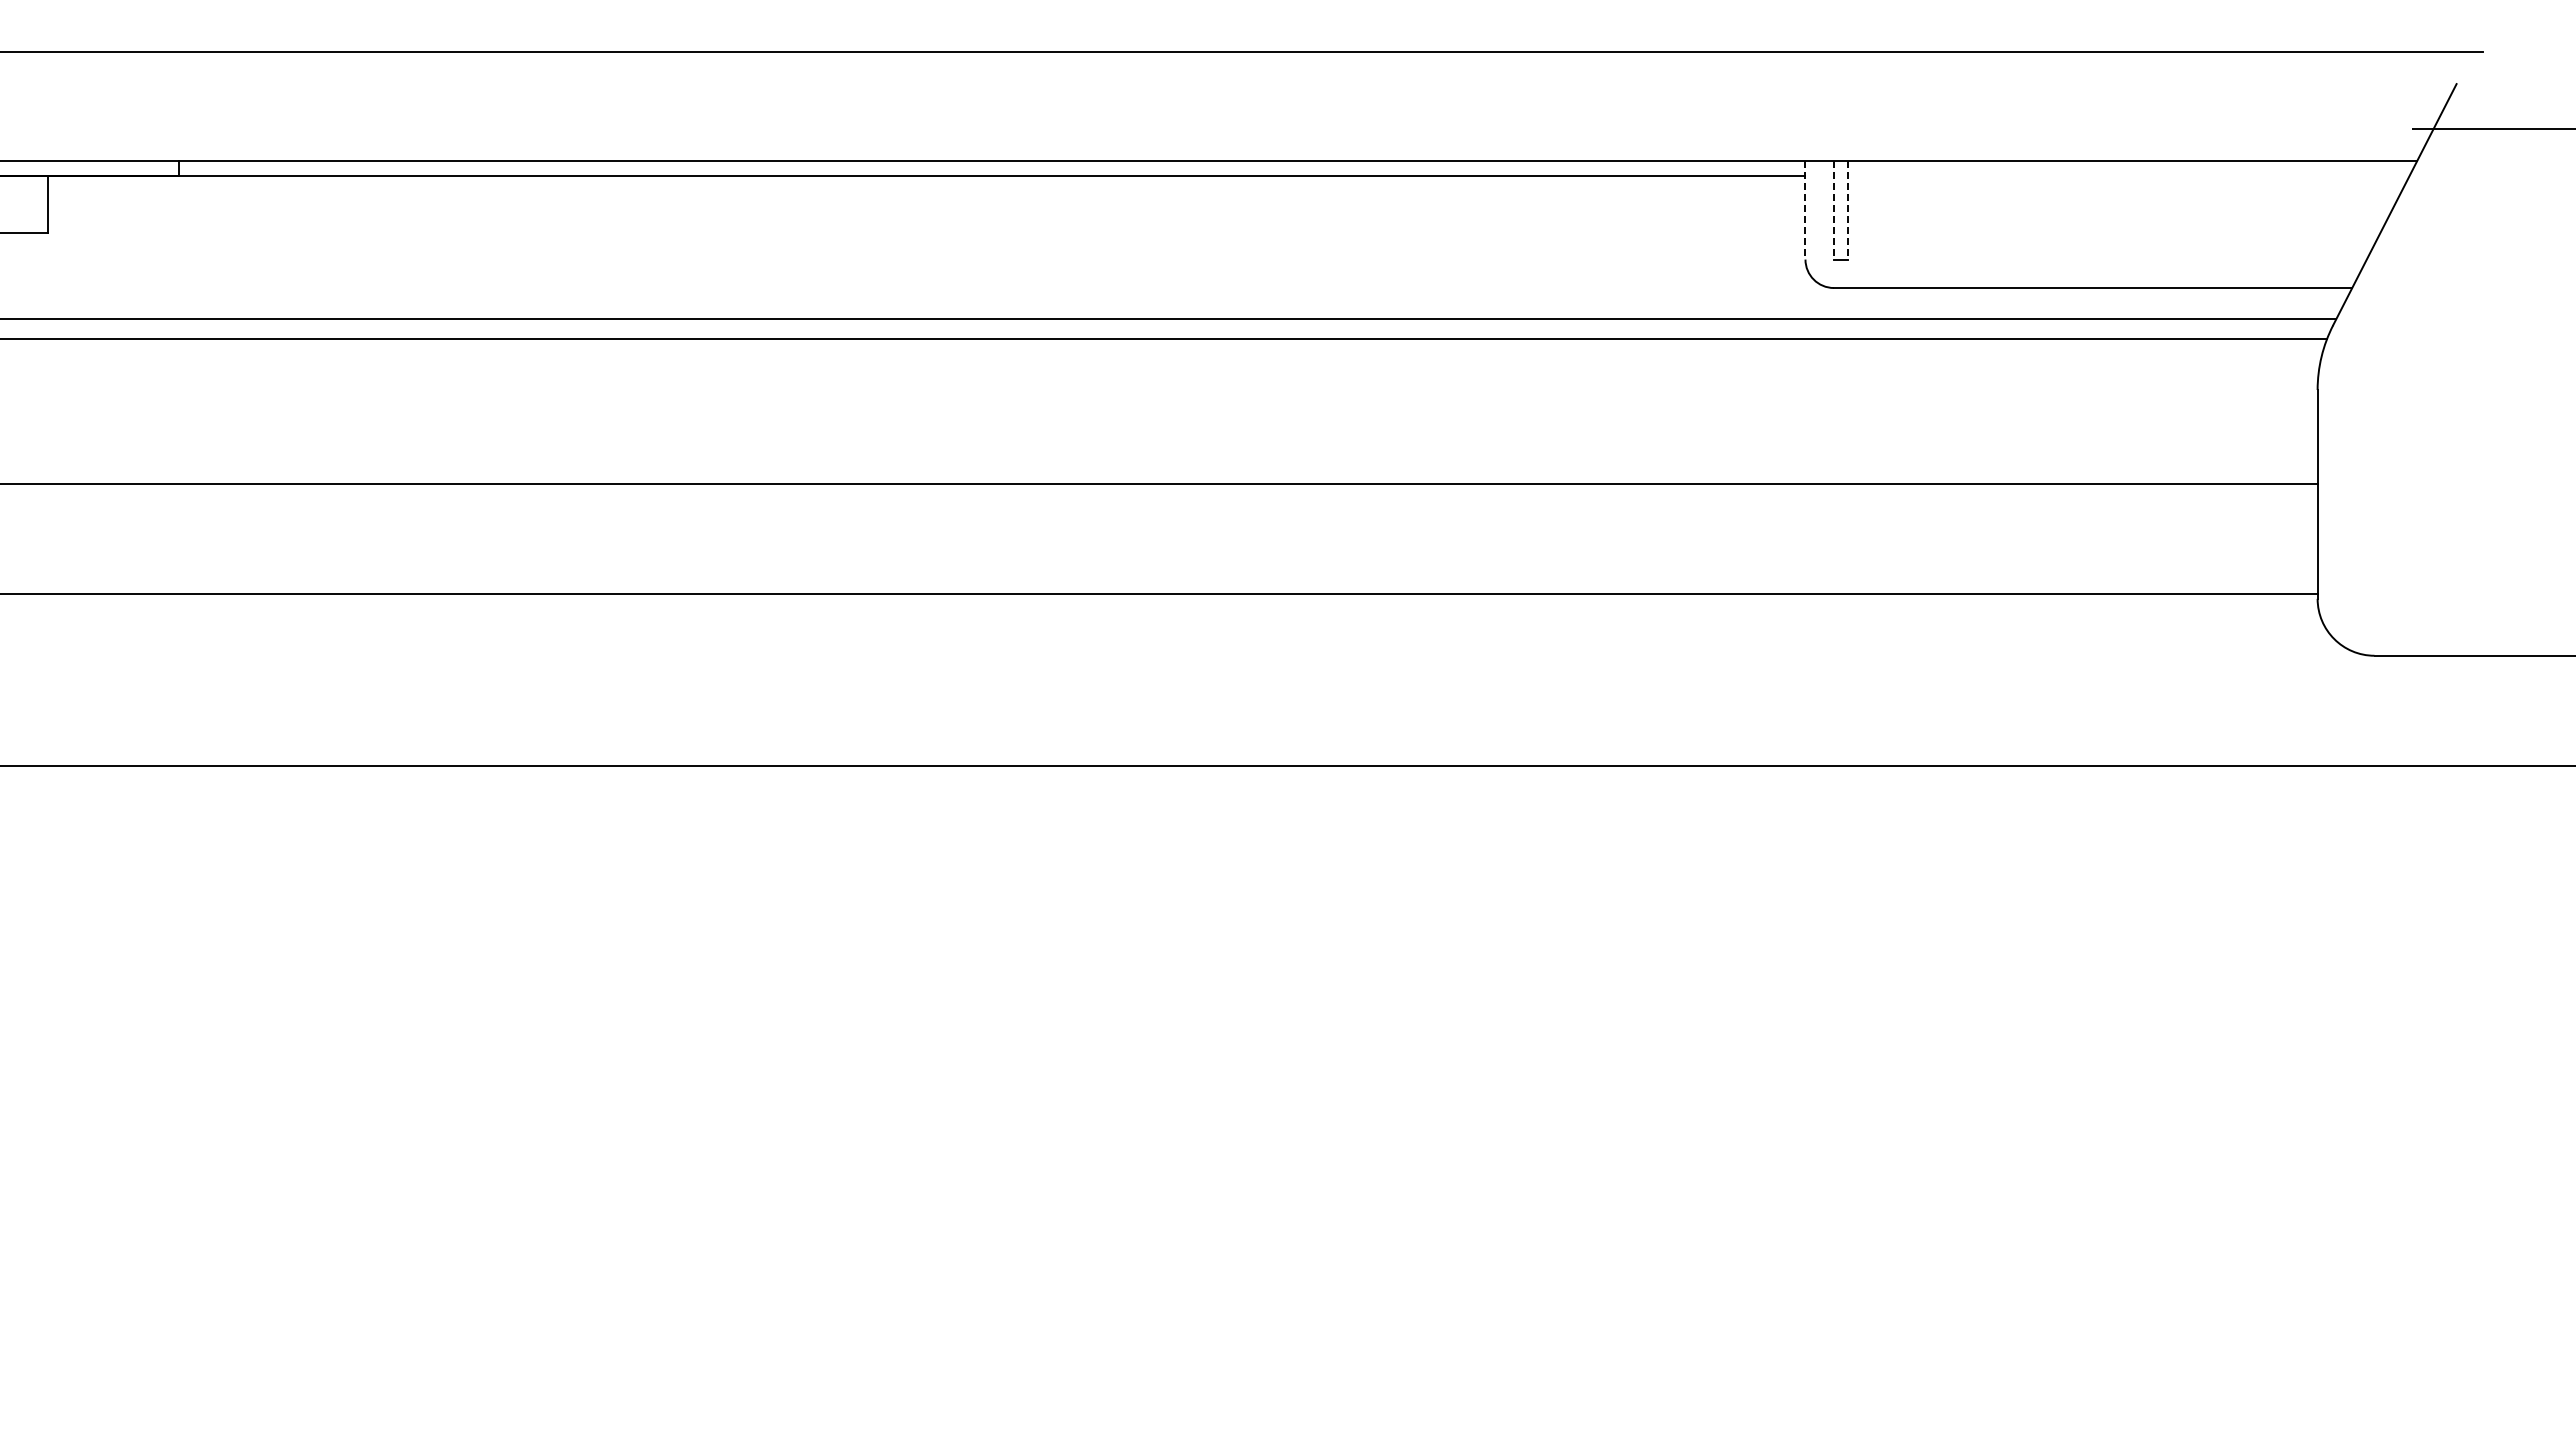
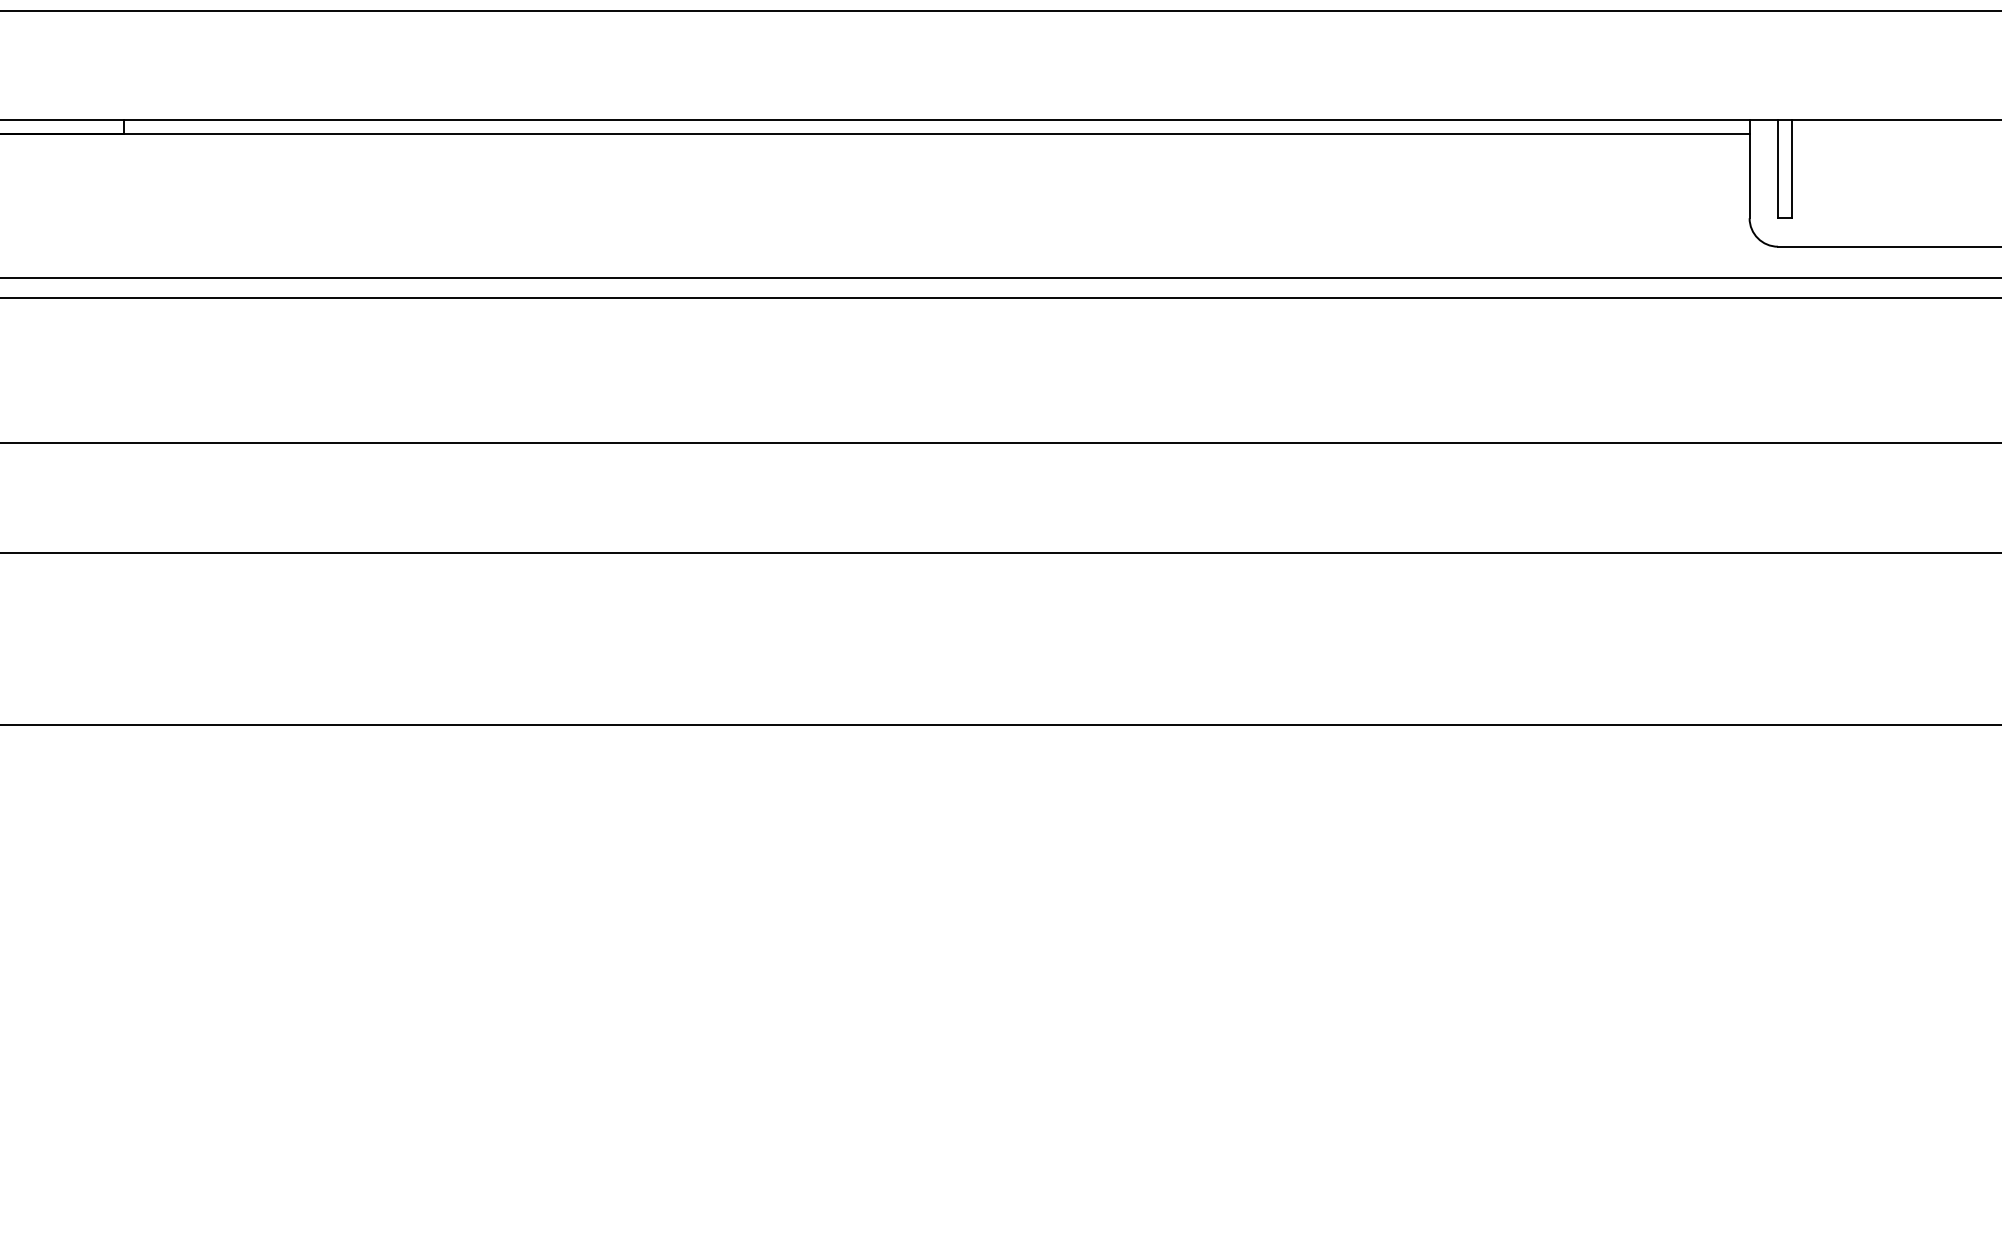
line: (1805, 210) -> (1749, 169), dashed -> solid
line: (1833, 210) -> (1777, 169), dashed -> solid
line: (1848, 210) -> (1792, 169), dashed -> solid

